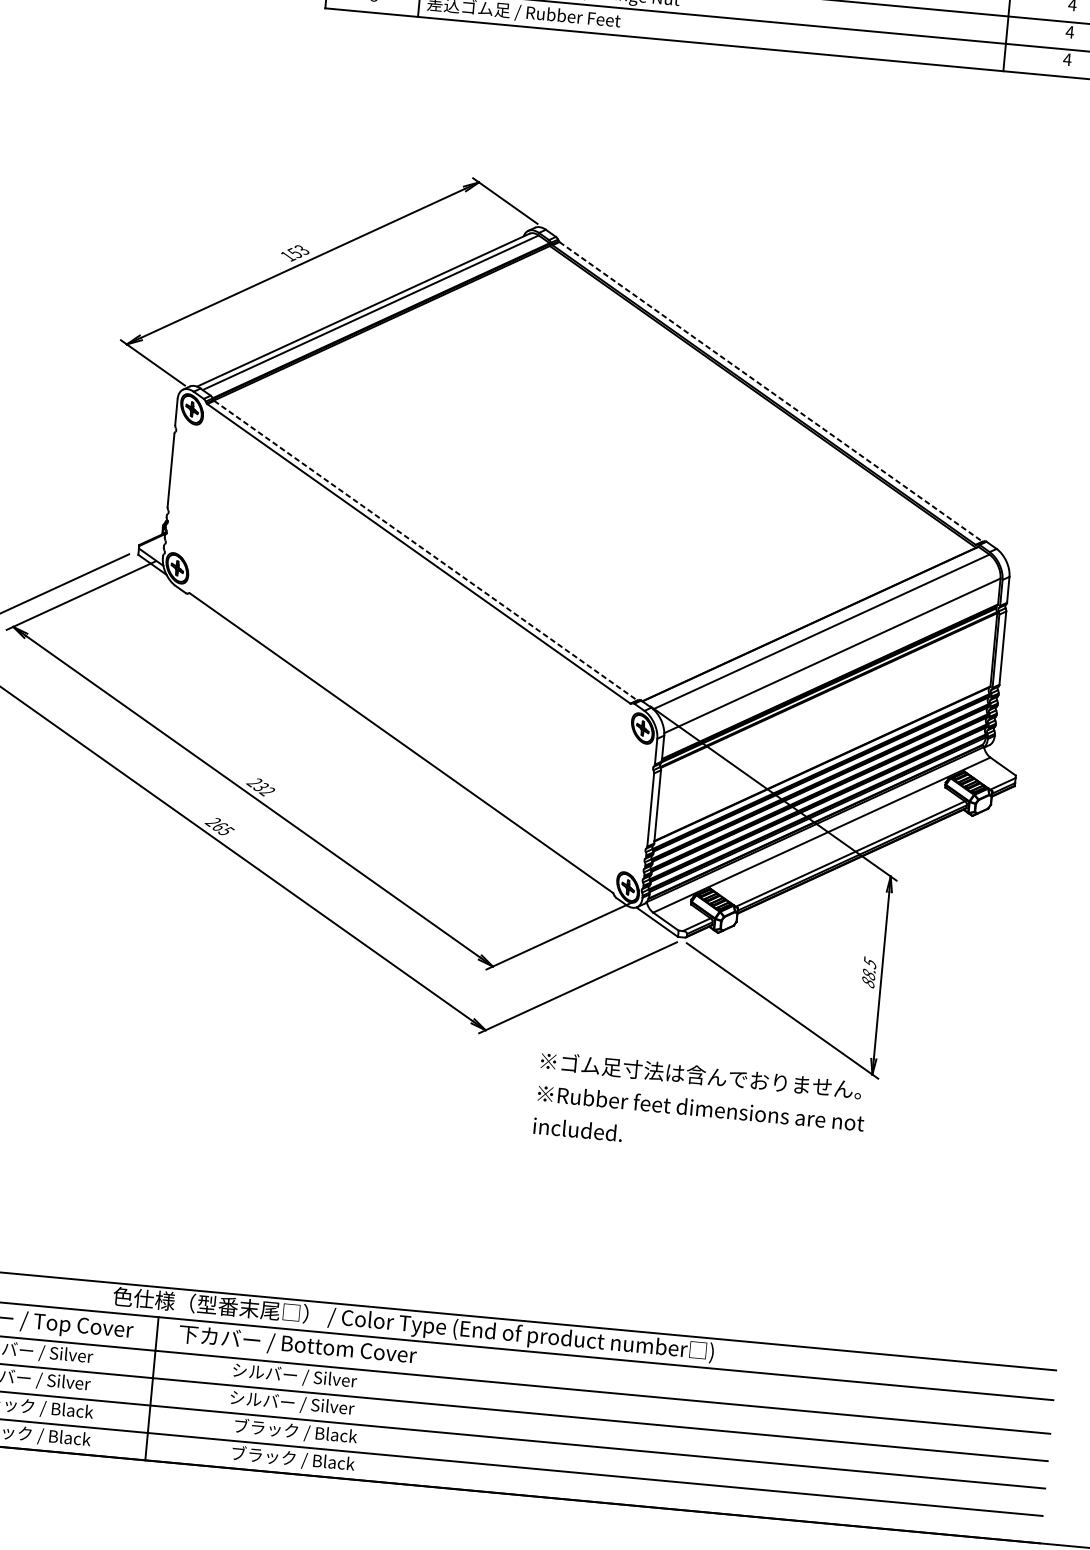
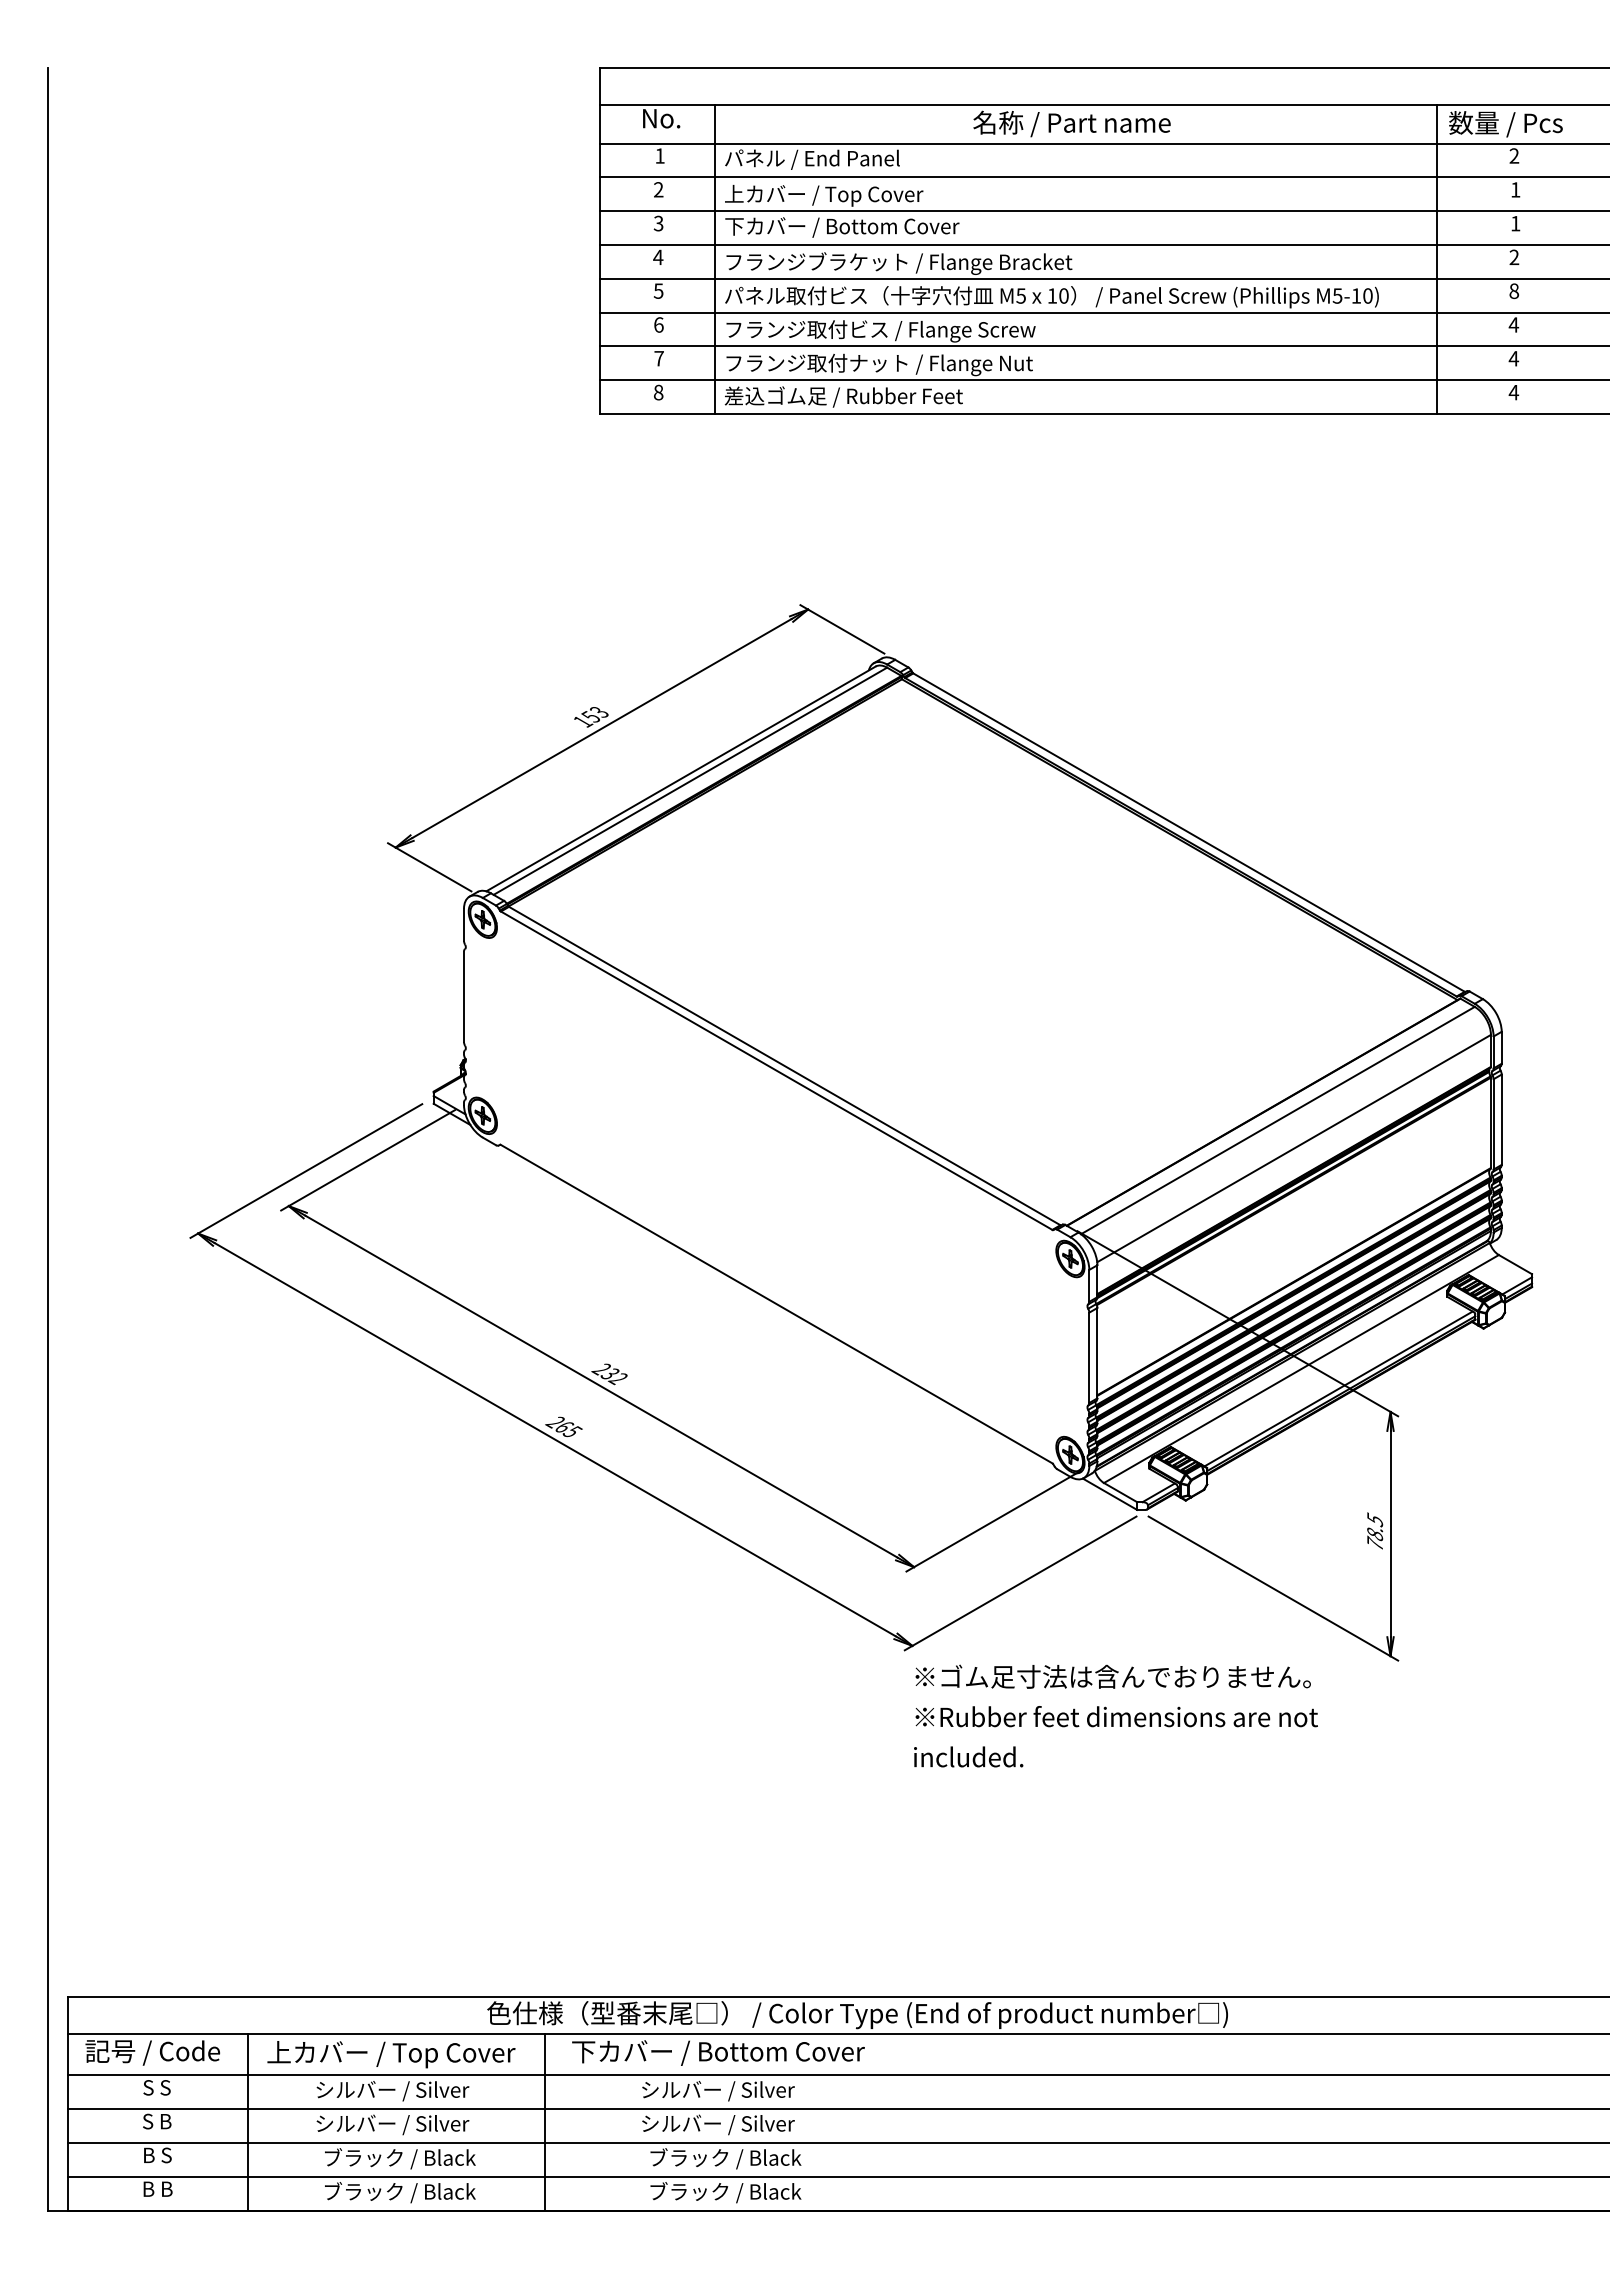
line: (771, 391) -> (1189, 832), dashed -> solid
line: (426, 551) -> (785, 1066), dashed -> solid
text: (868, 981) -> (1375, 1542), 88.5 -> 78.5
text: (700, 1107) -> (1115, 1715), moved

